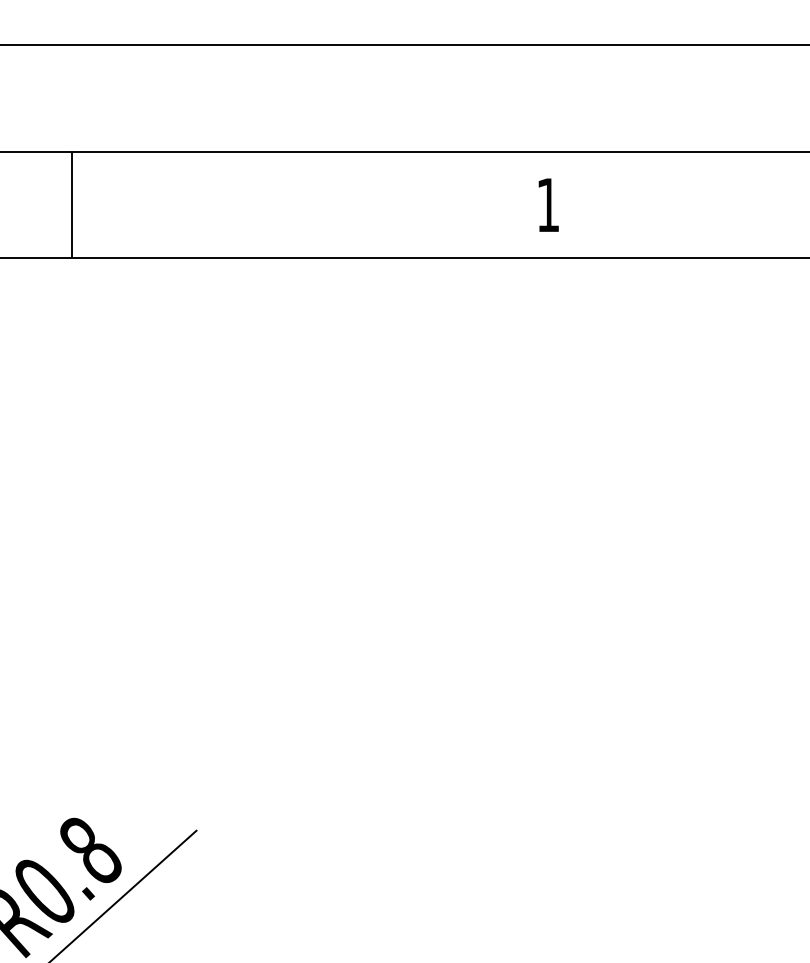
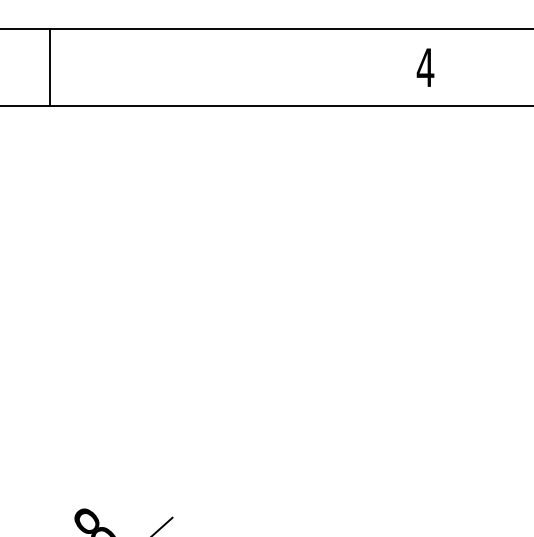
line: (71, 204) -> (50, 67), moved
text: (548, 204) -> (425, 67), 1 -> 4

